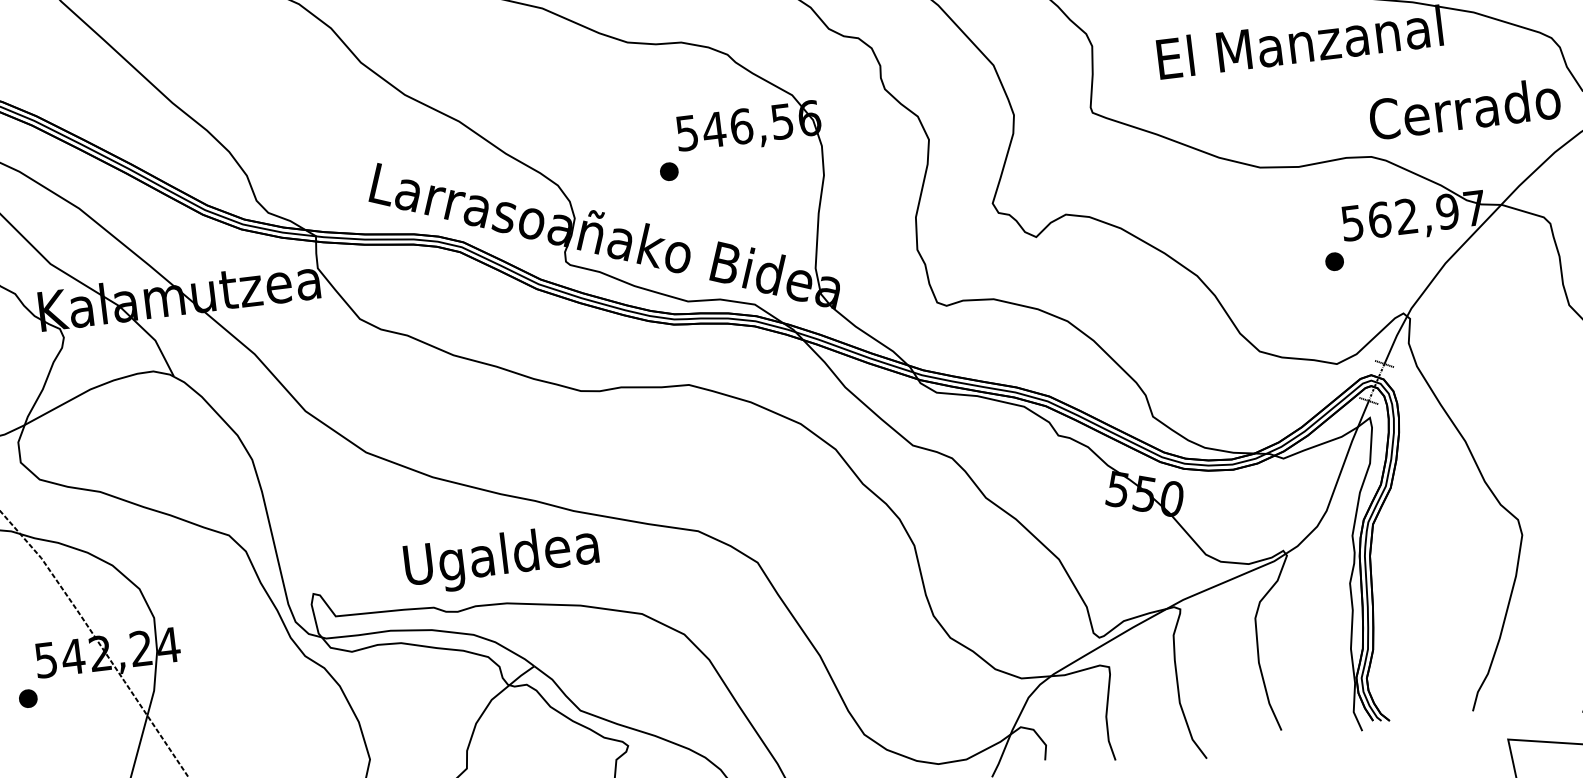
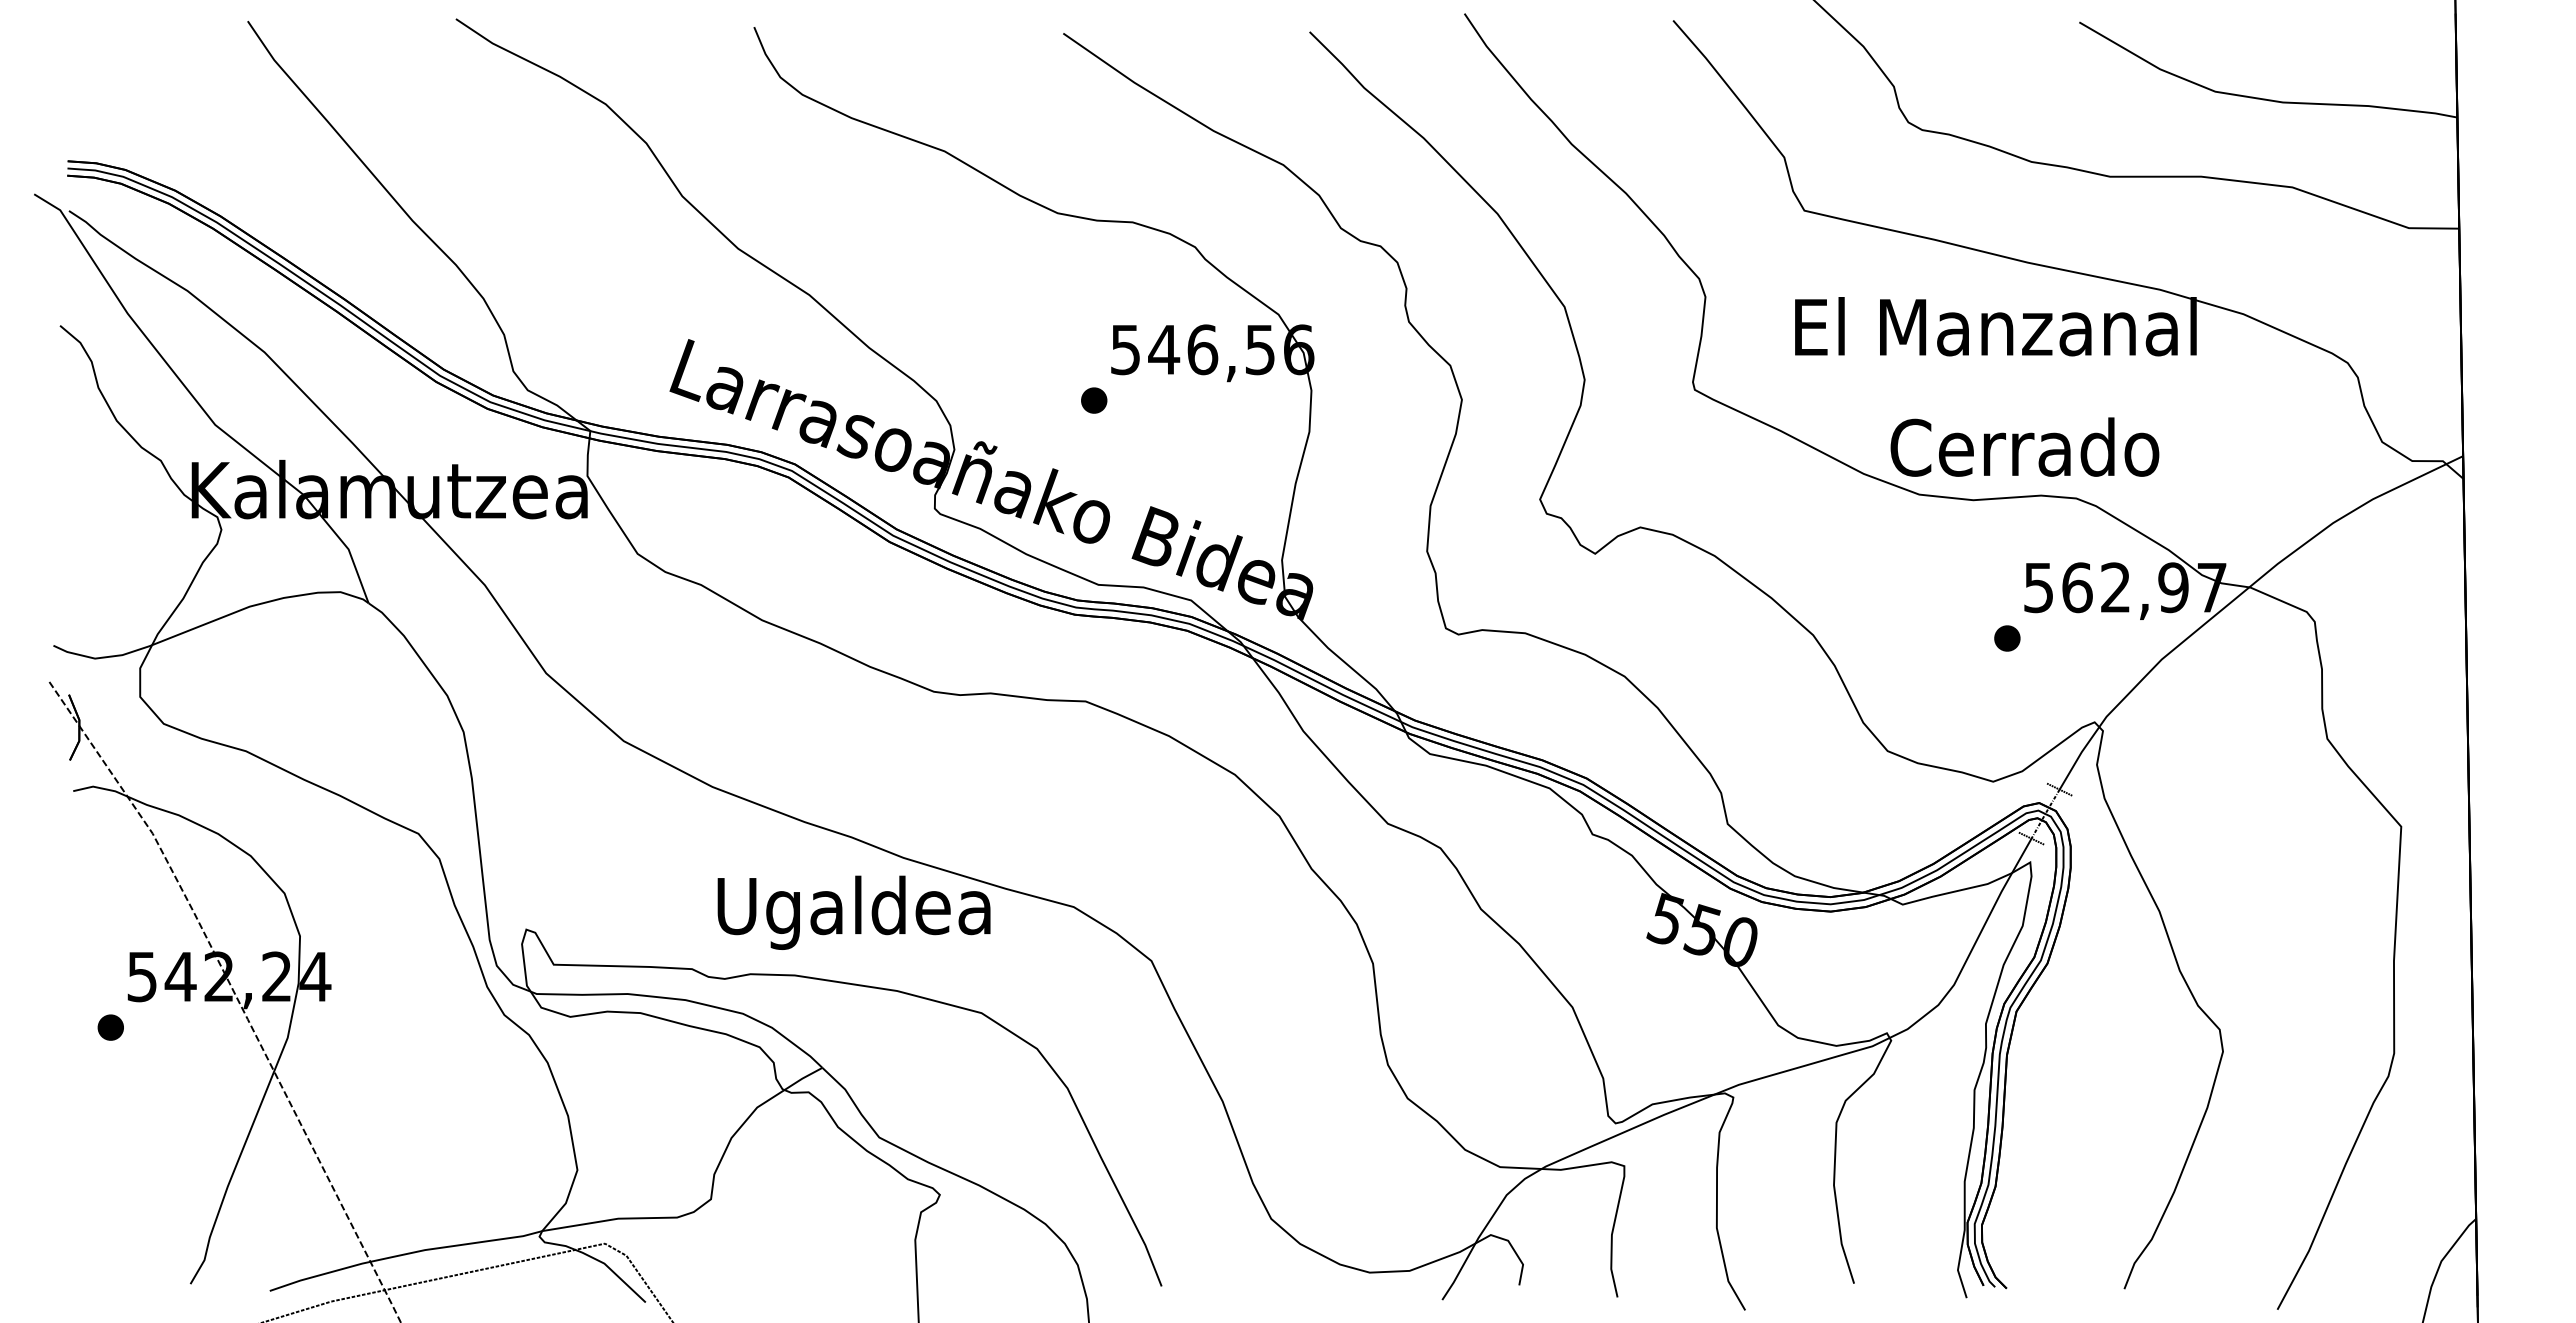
text: (1464, 108) -> (2024, 446), moved
text: (501, 558) -> (853, 912), moved

